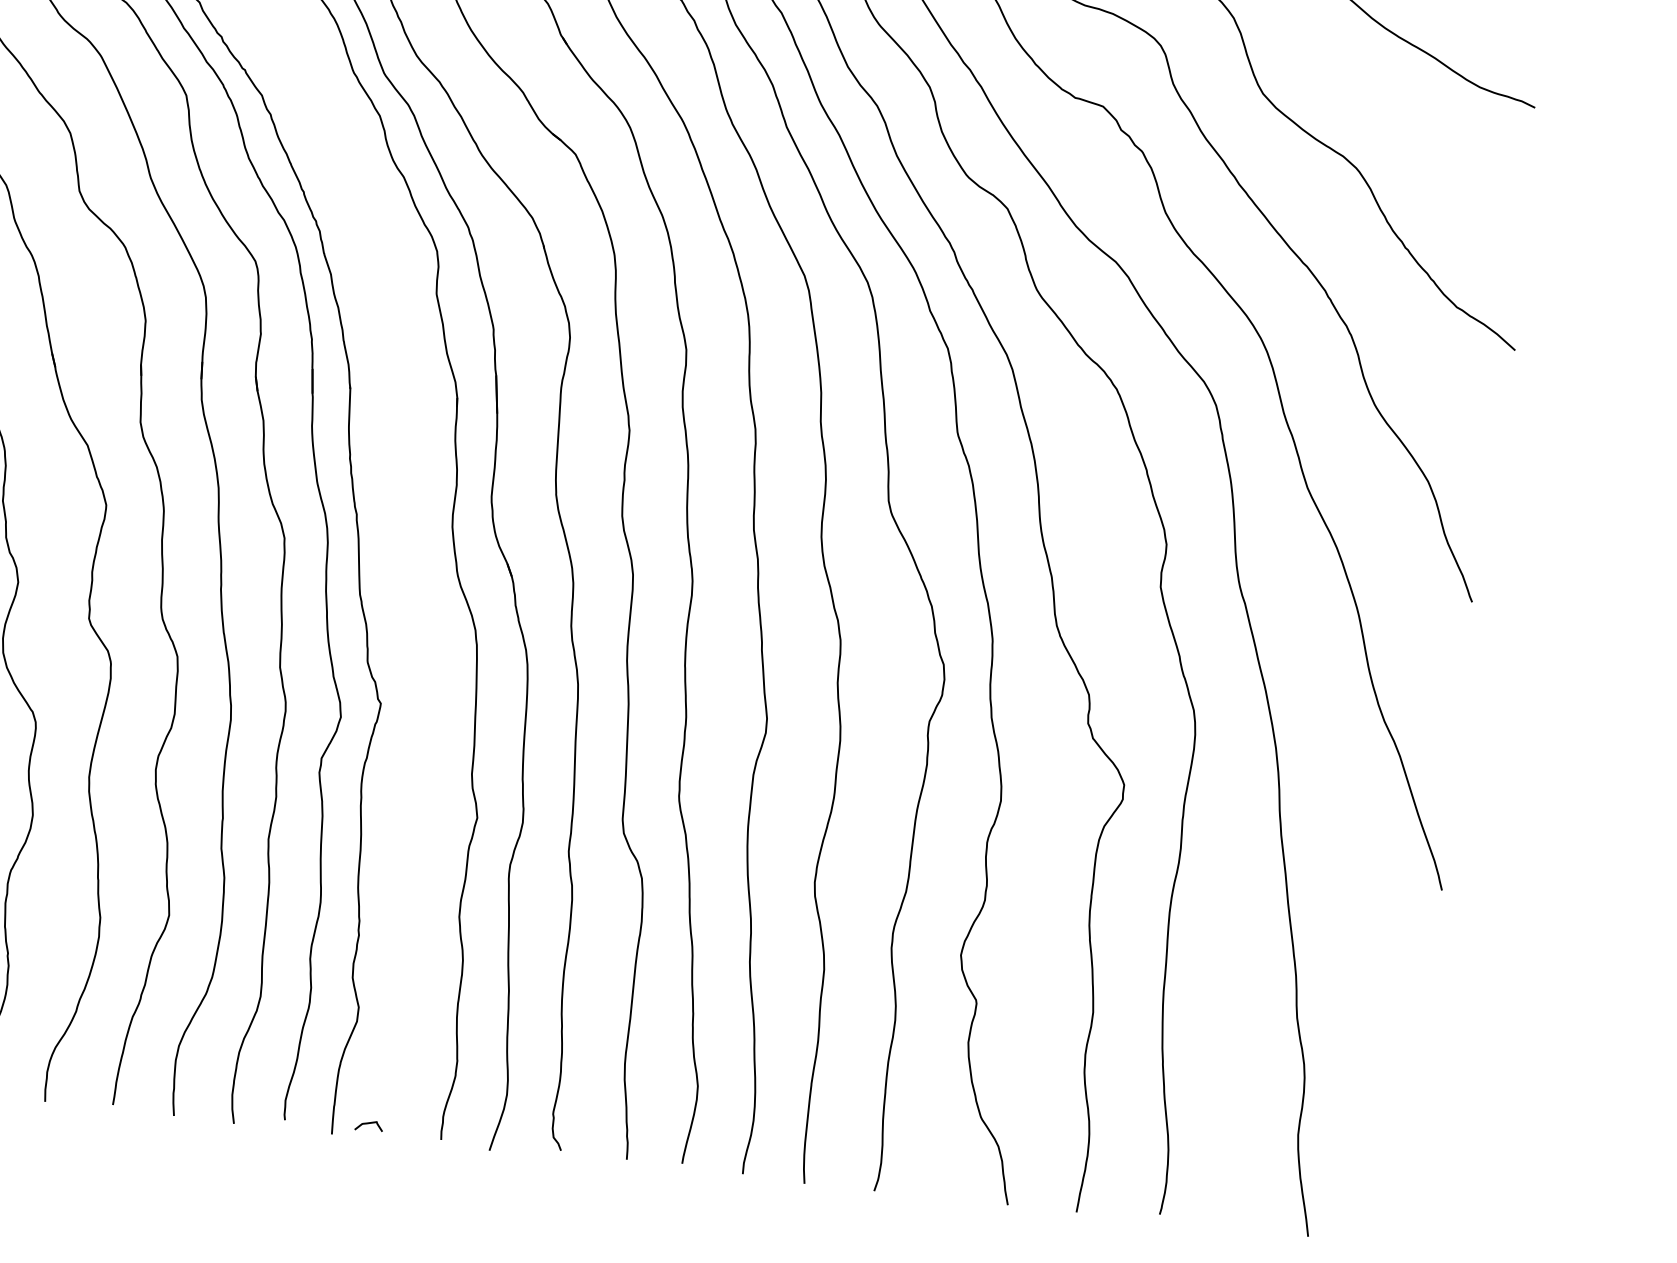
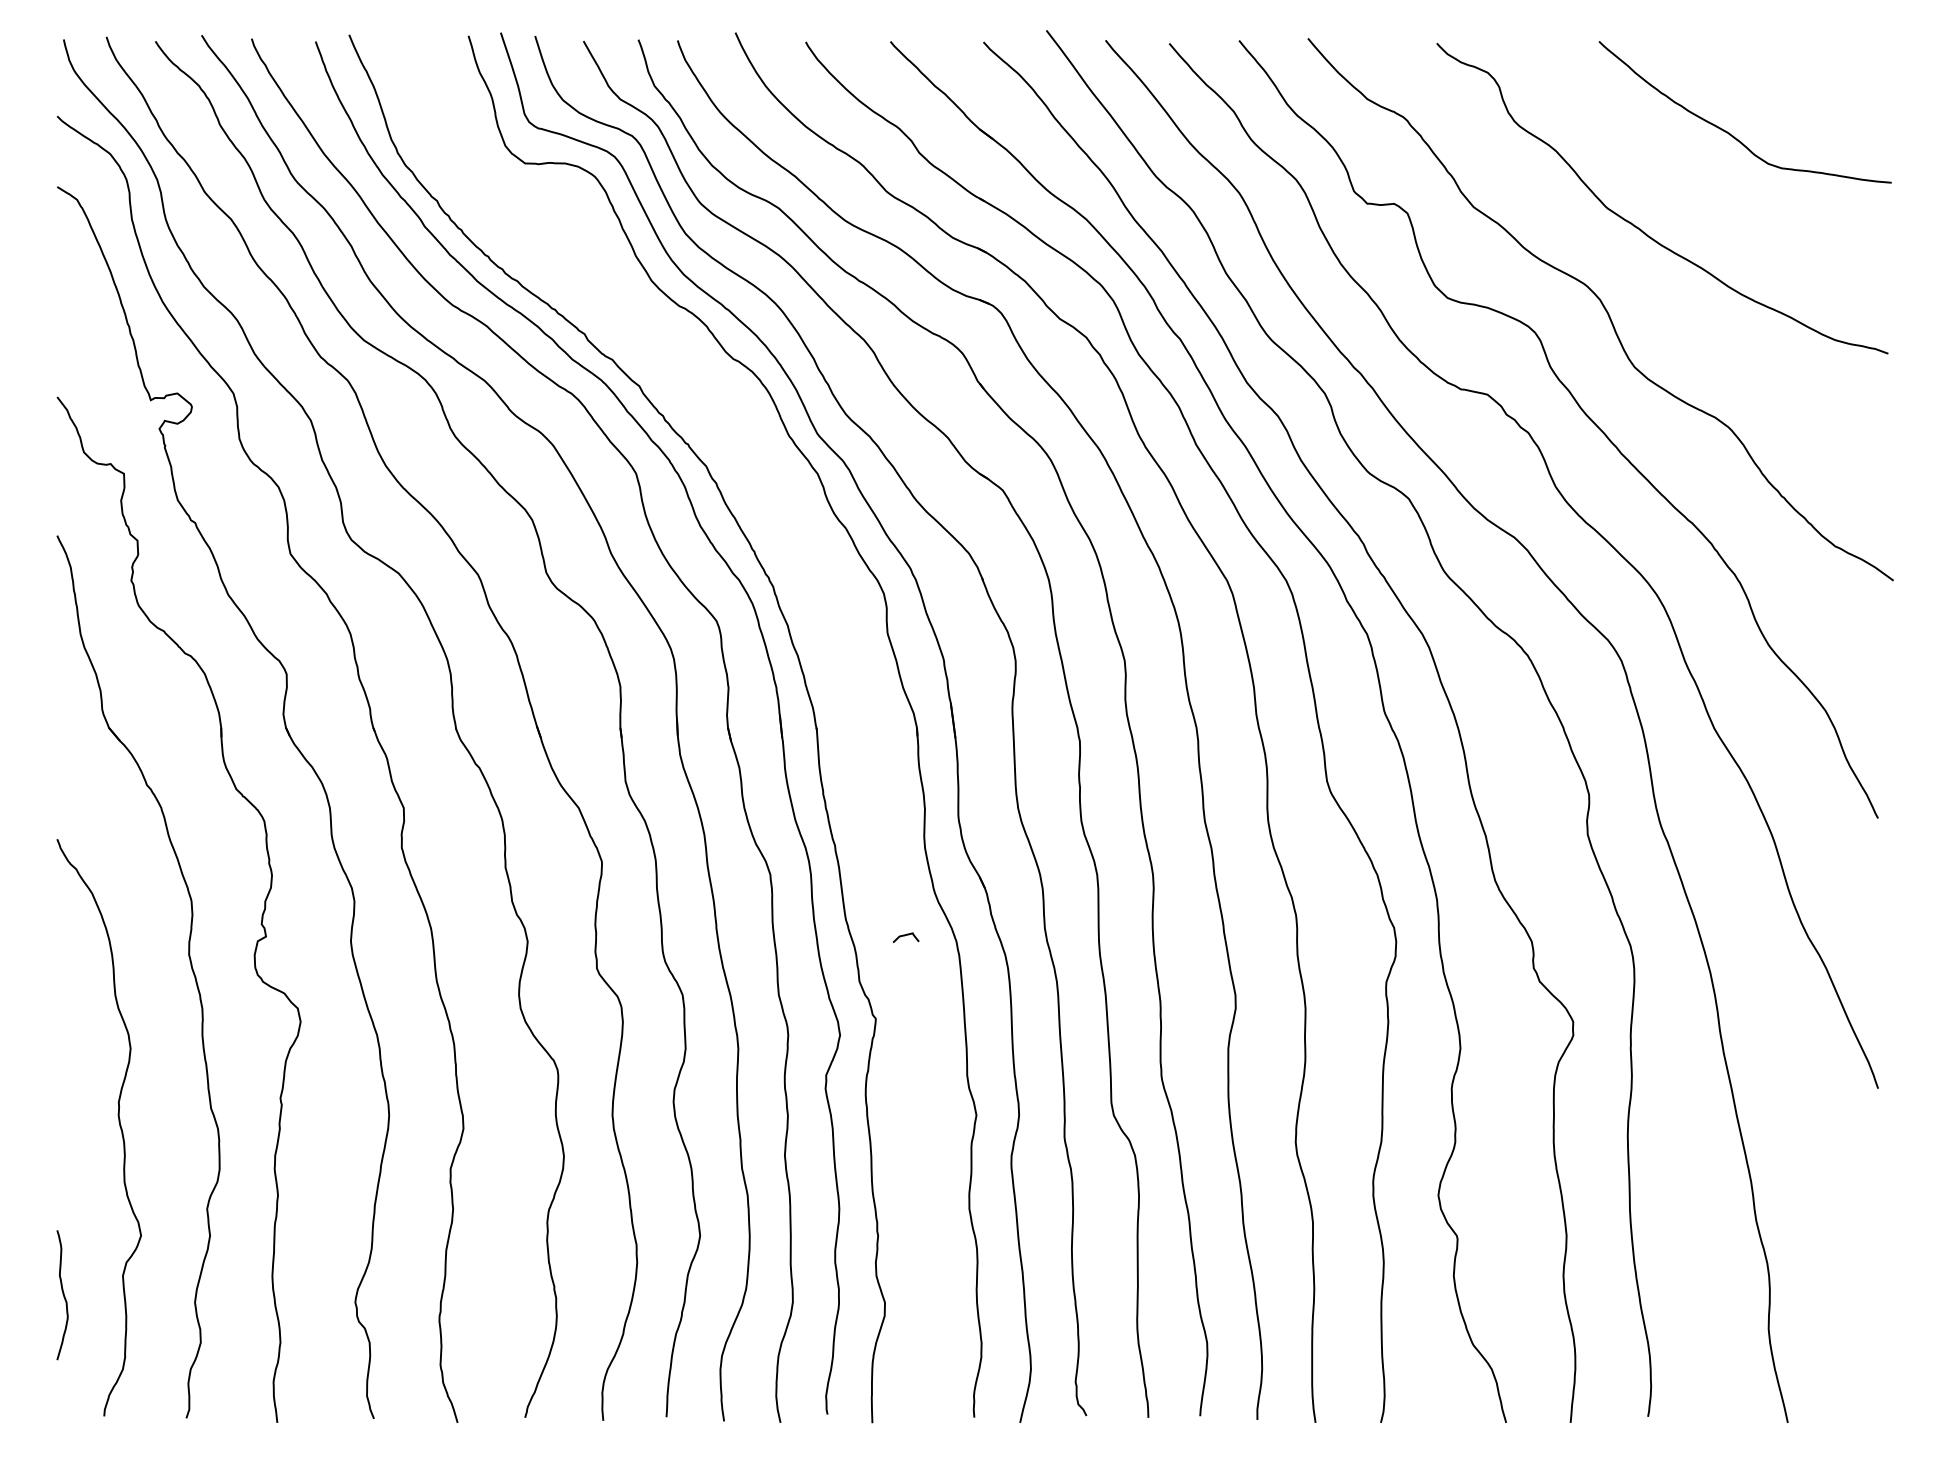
curve: (368, 1124) -> (905, 936), moved

